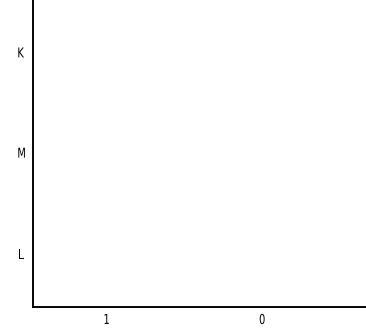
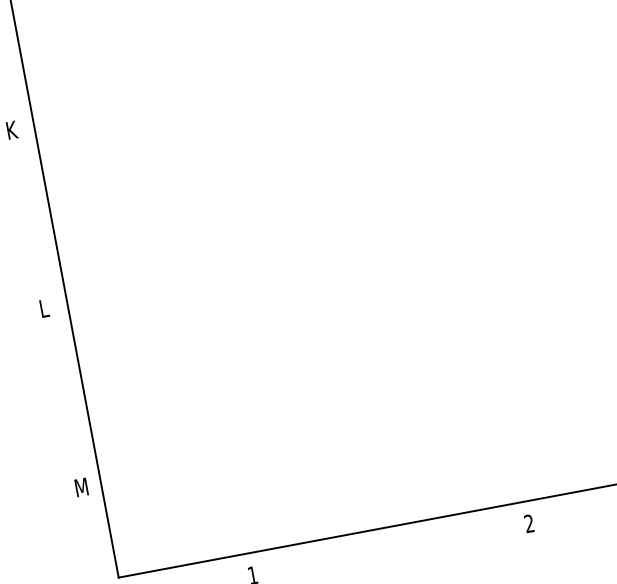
text: (21, 152) -> (46, 307), M -> L
text: (22, 253) -> (81, 487), L -> M
text: (261, 318) -> (528, 523), 0 -> 2

